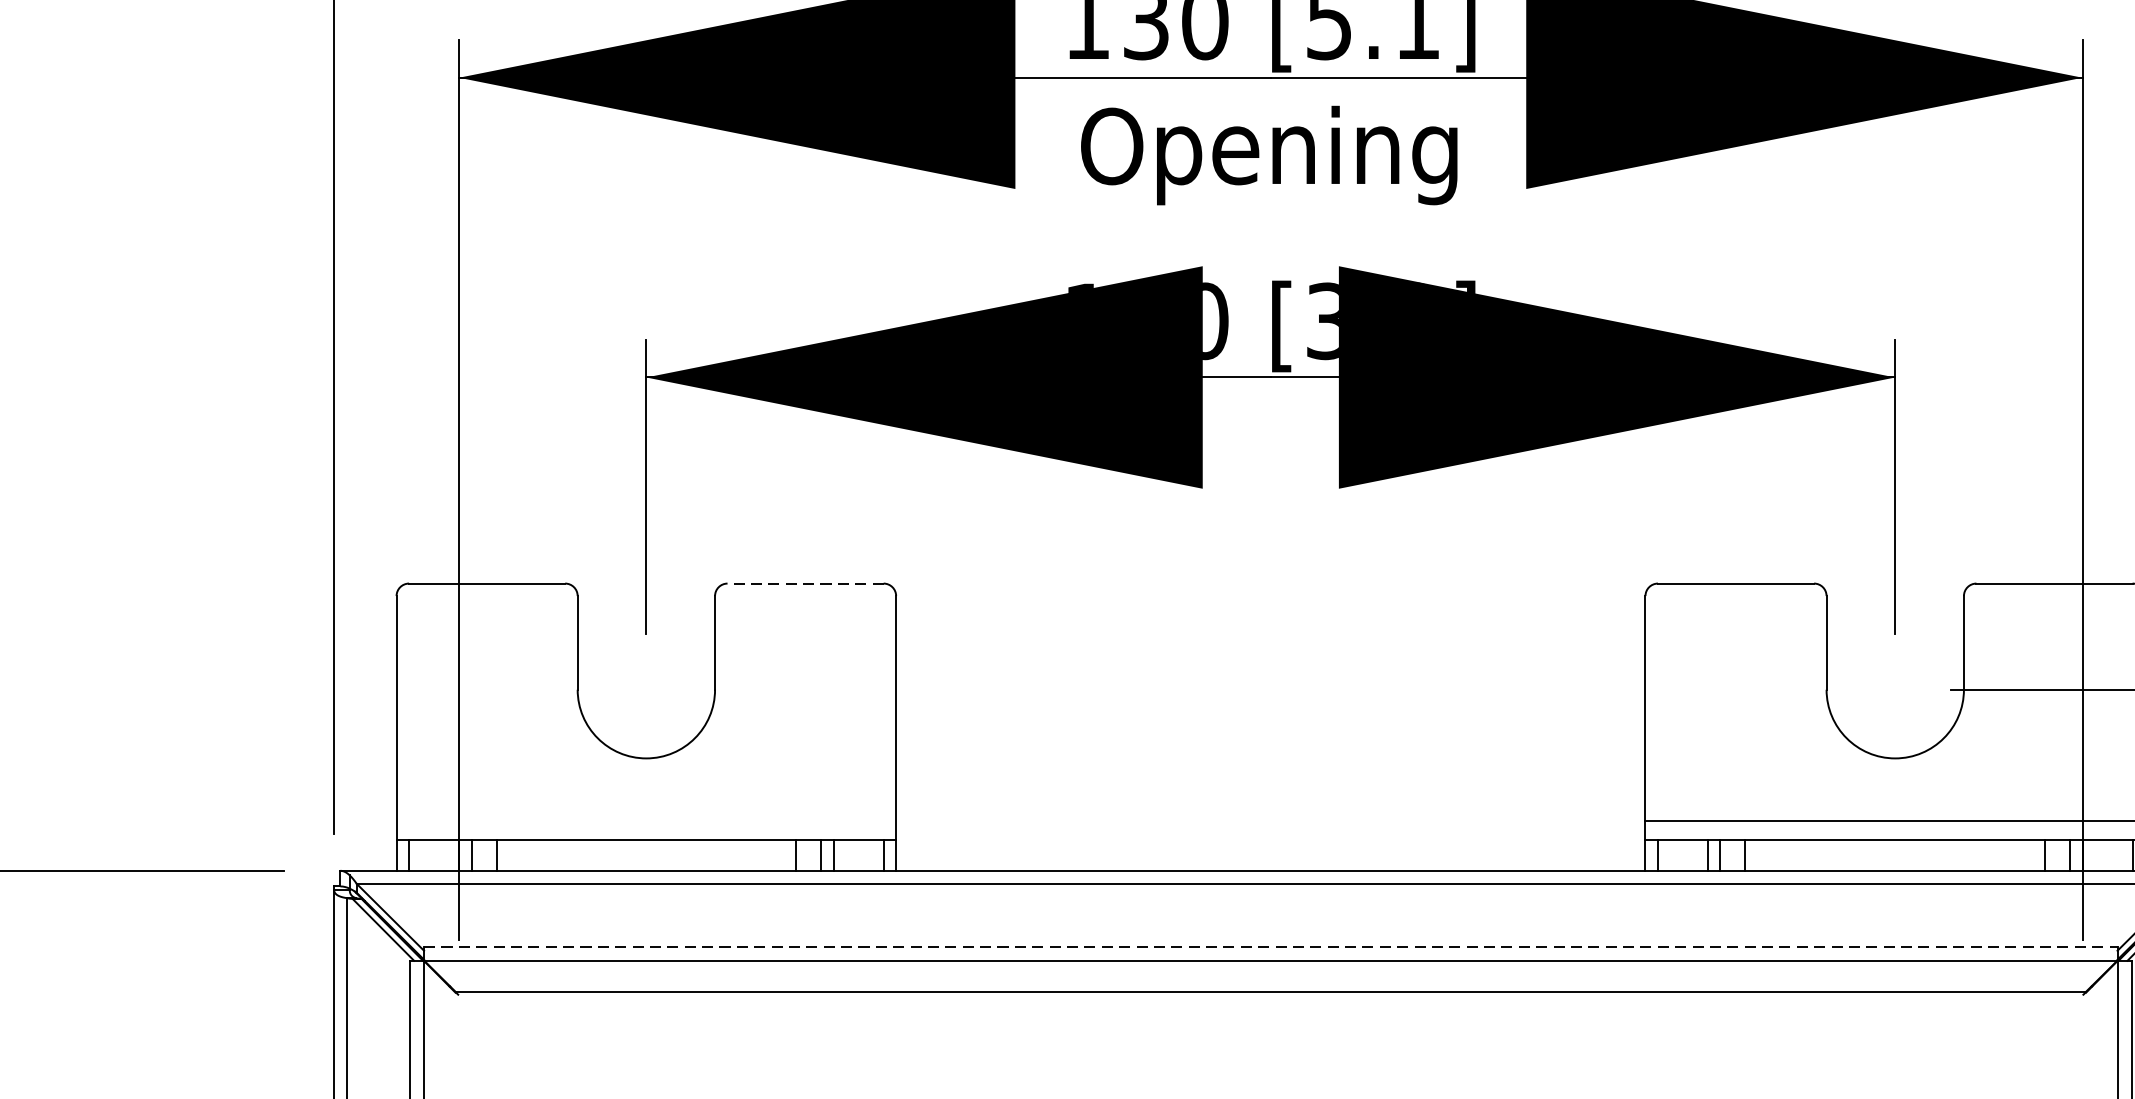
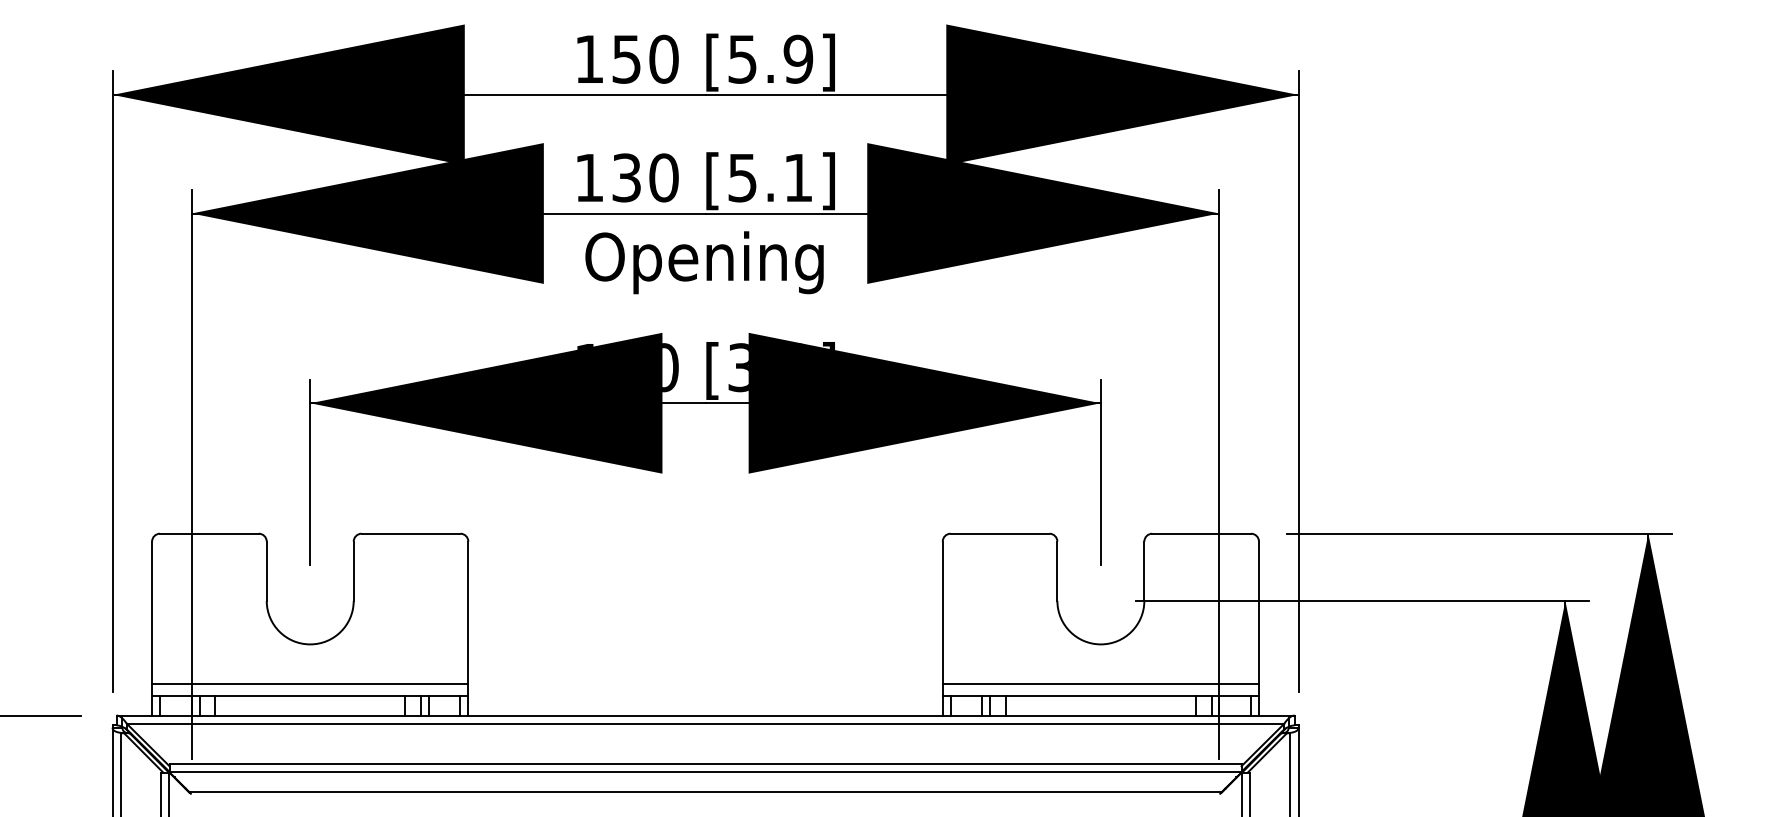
line: (804, 583) -> (410, 533), dashed -> solid
line: (646, 820) -> (310, 683), added
line: (1272, 946) -> (706, 763), dashed -> solid

